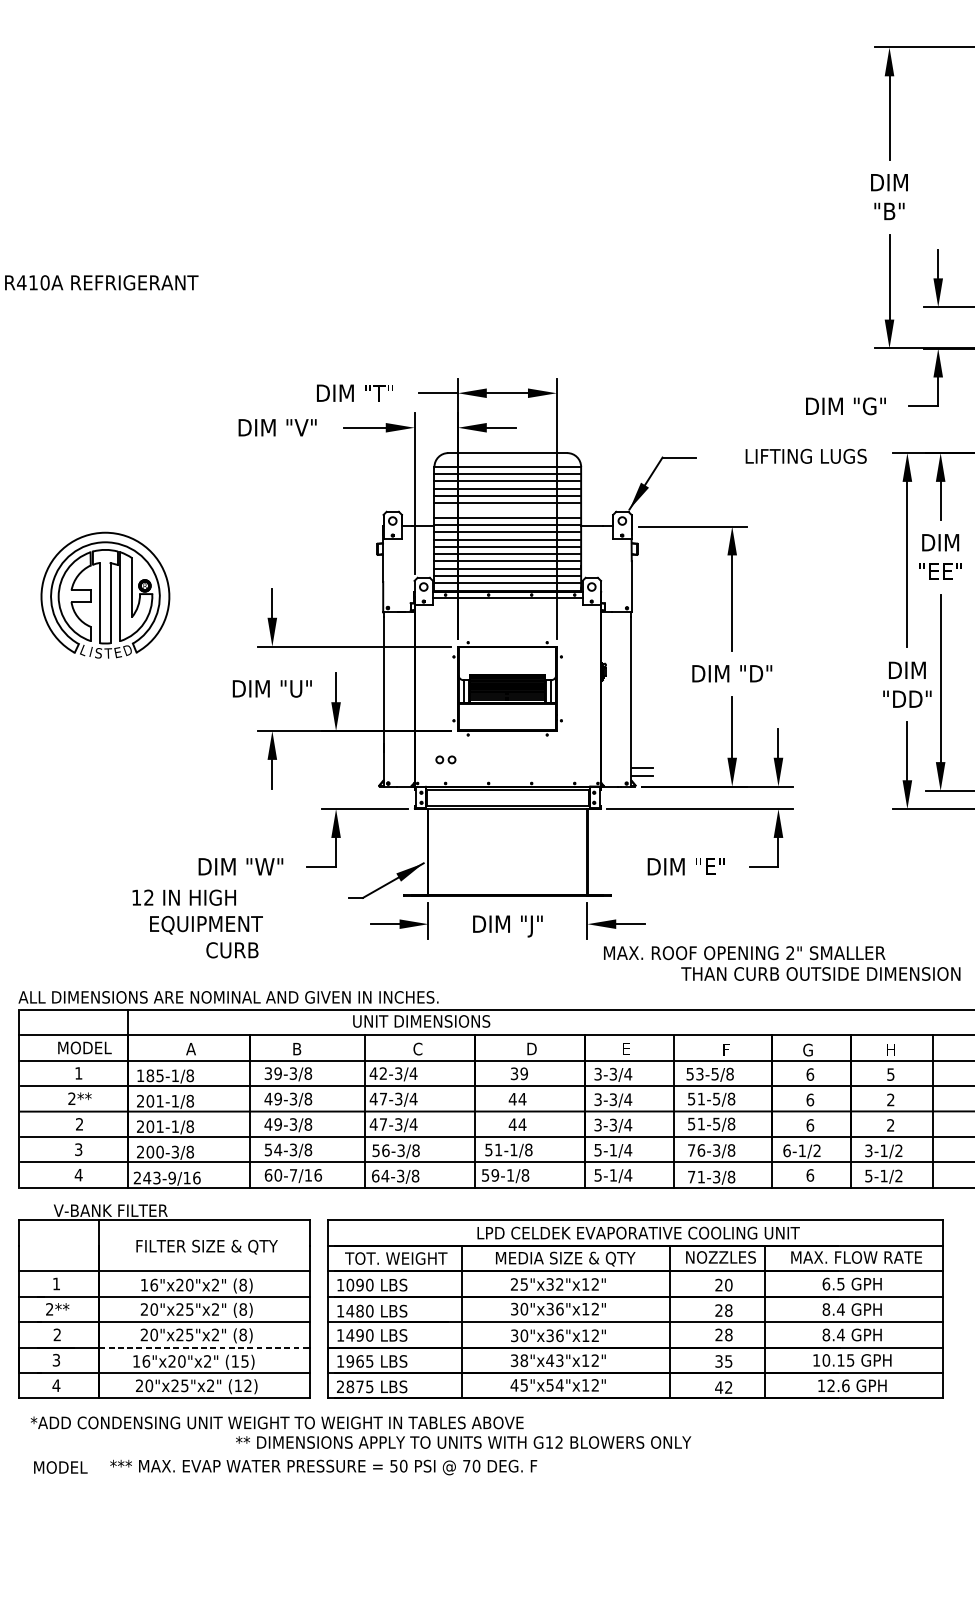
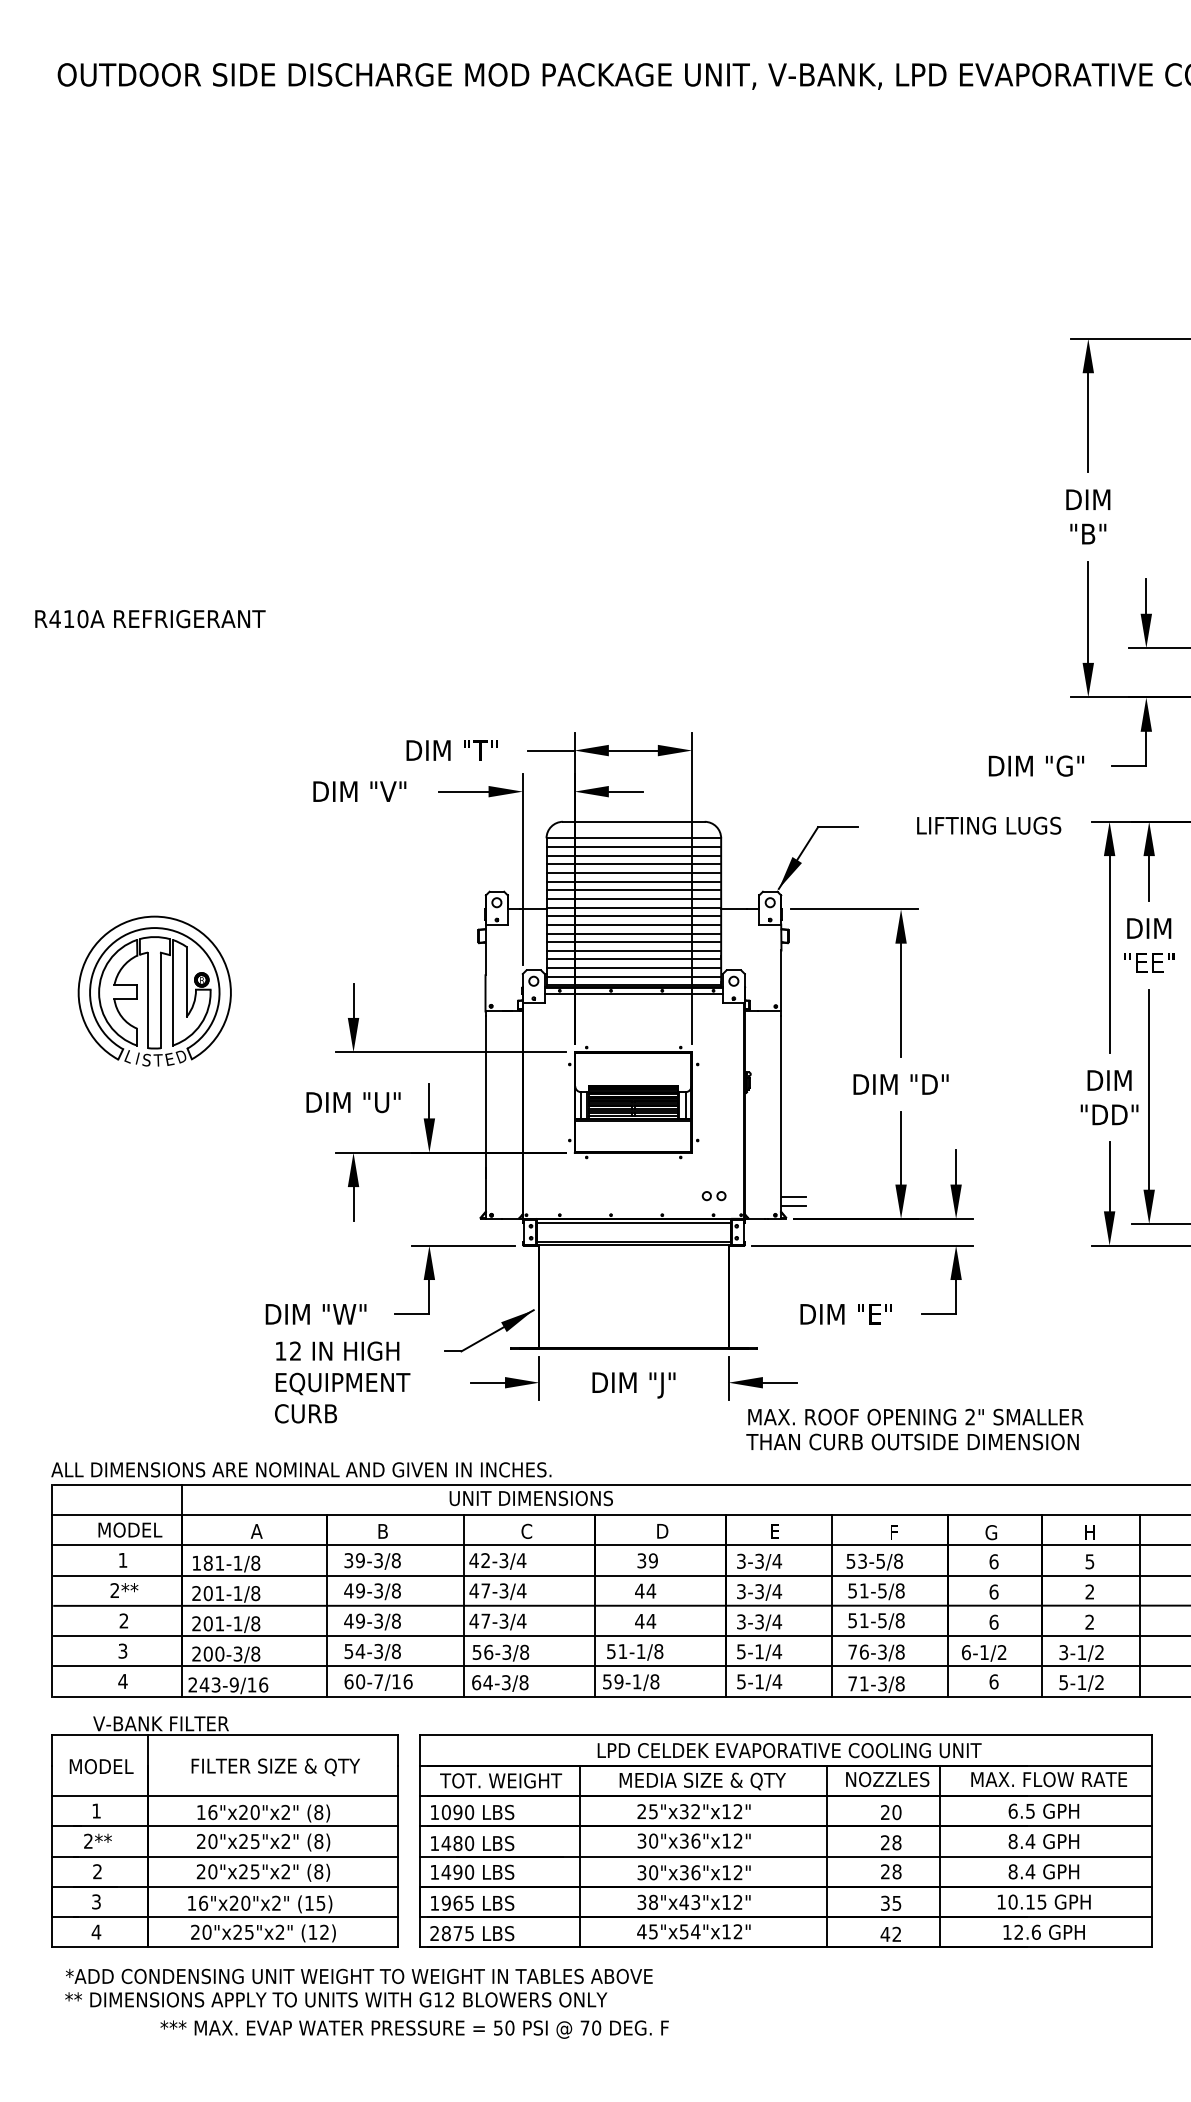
line: (507, 510) -> (633, 890), added
part: (445, 760) -> (713, 1196), moved
text: (184, 897) -> (337, 1350), moved
text: (205, 924) -> (342, 1383), moved
text: (820, 973) -> (912, 1441), moved
text: (159, 1075) -> (219, 1562), 185-1/8 -> 181-1/8
line: (205, 1347) -> (273, 1886), dashed -> solid
text: (463, 1442) -> (336, 1999), moved
text: (60, 1467) -> (101, 1766), moved

